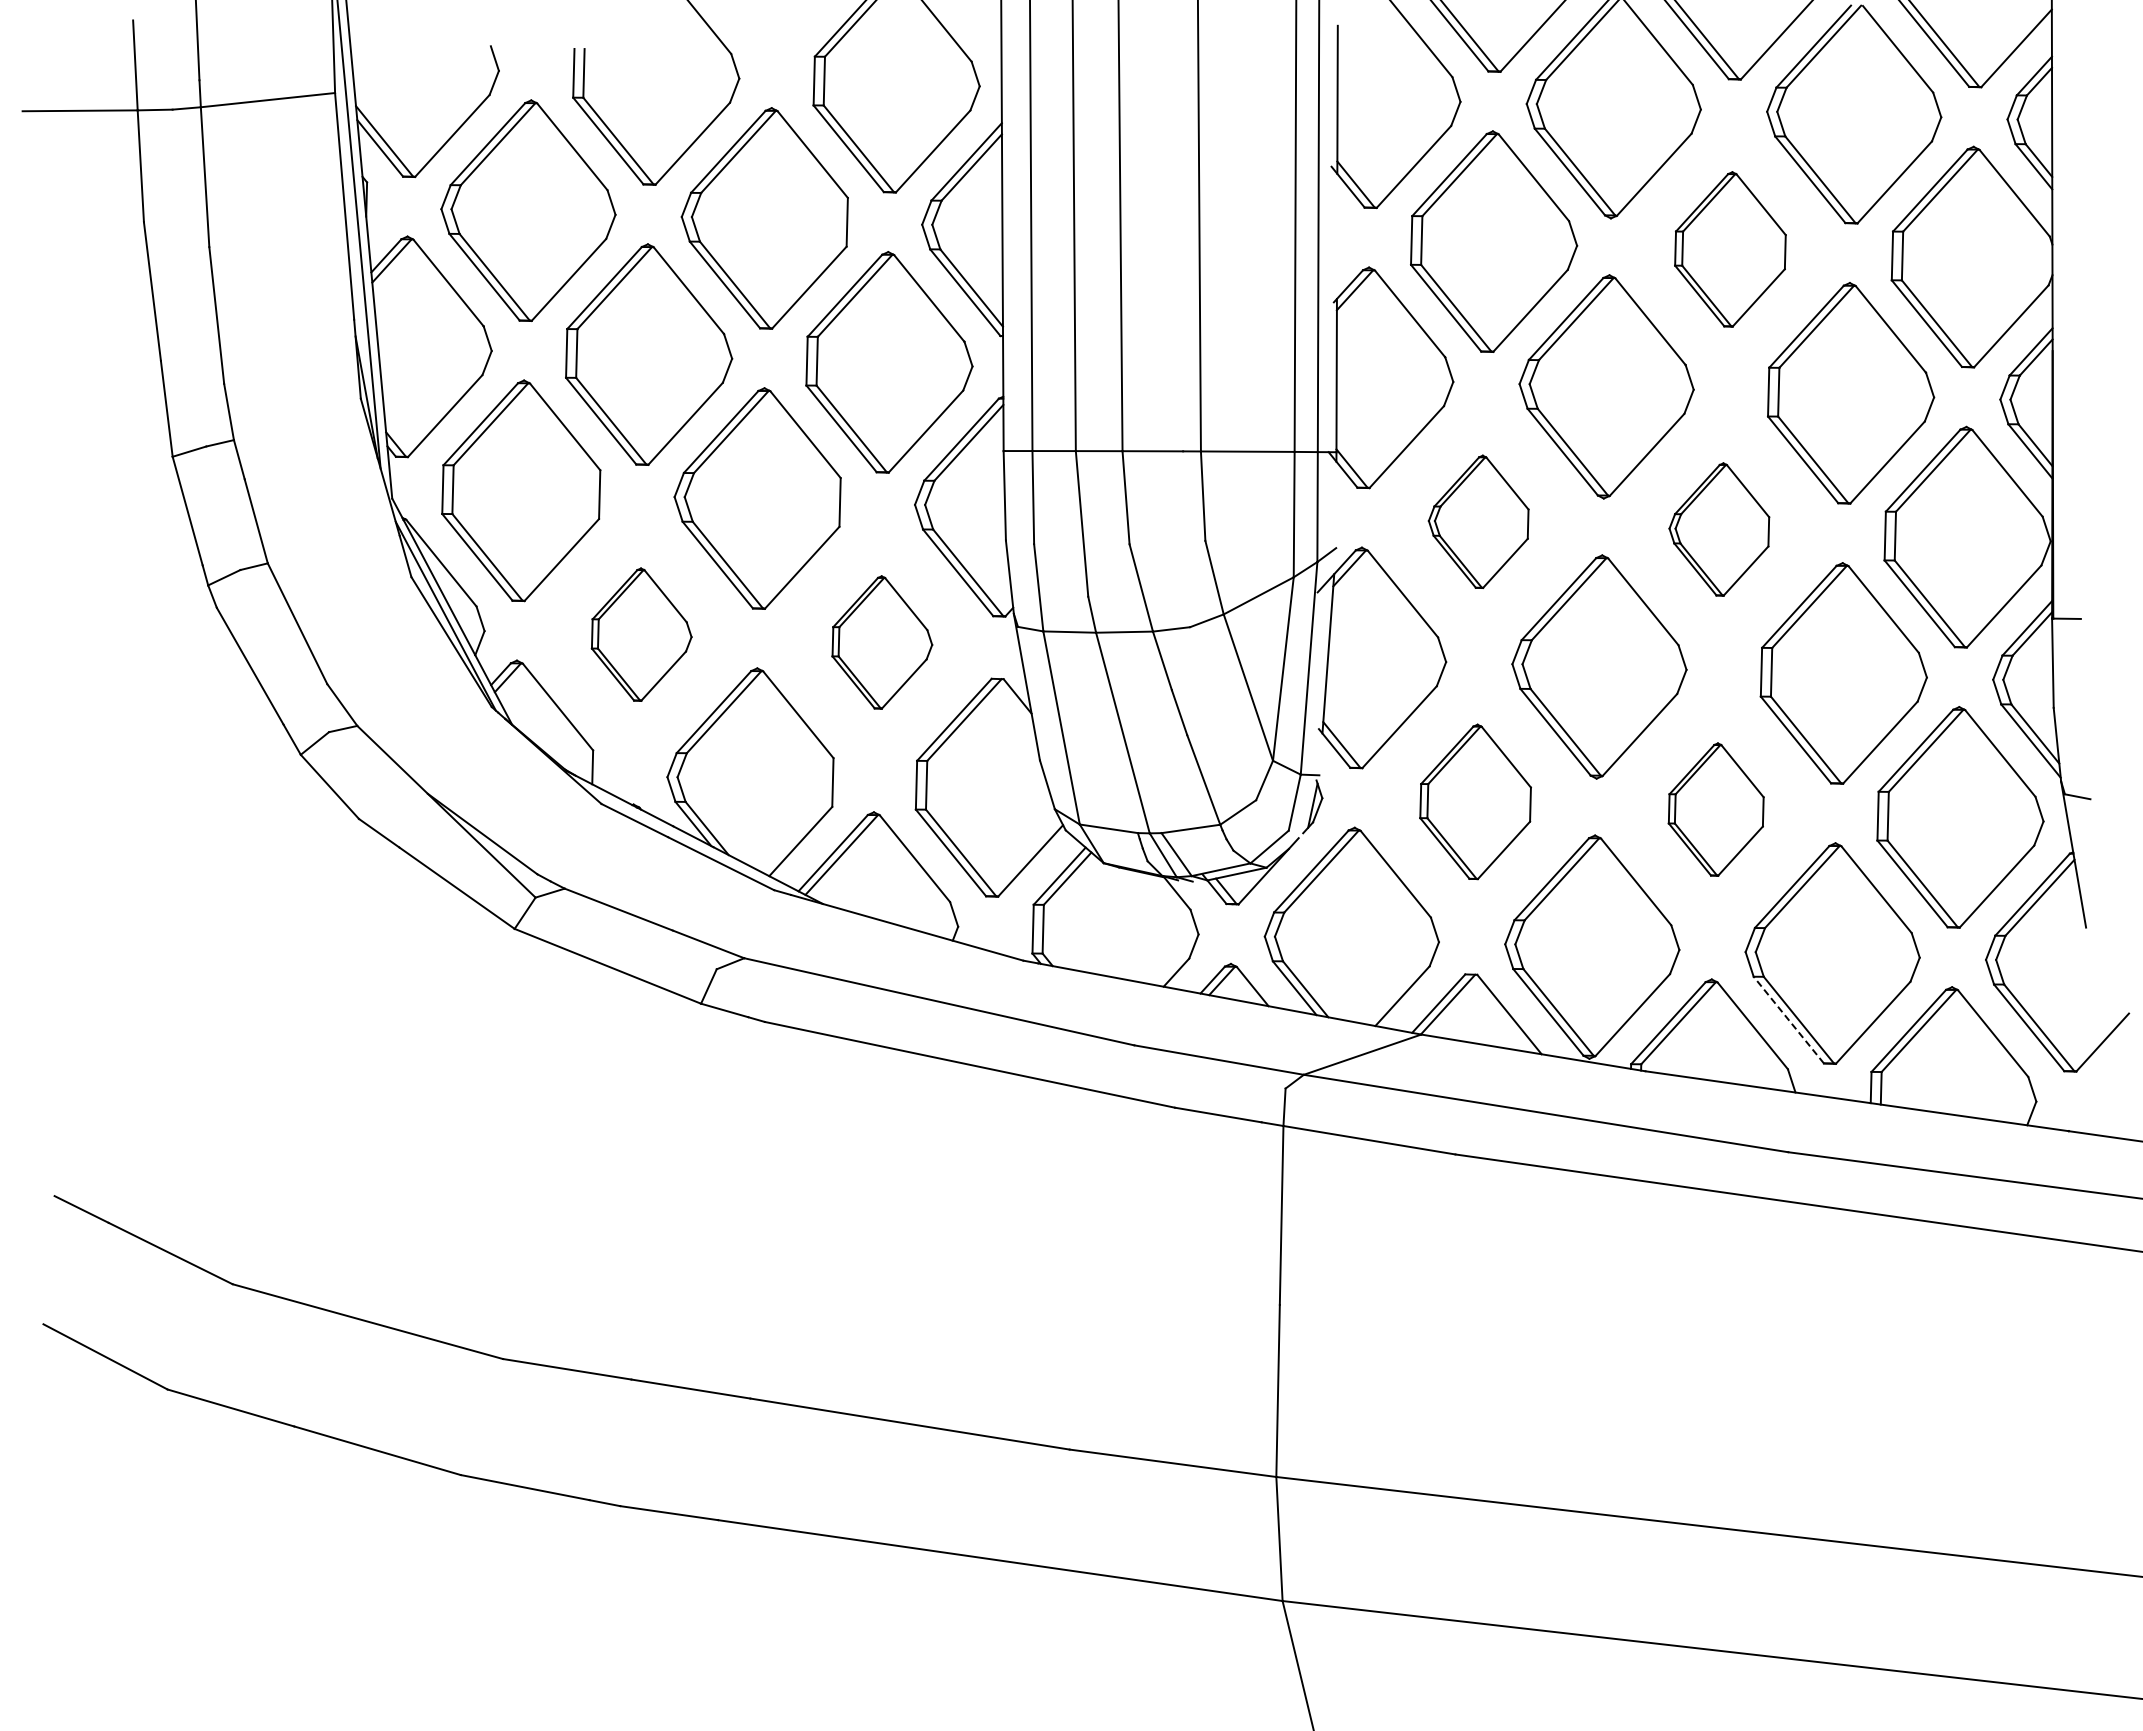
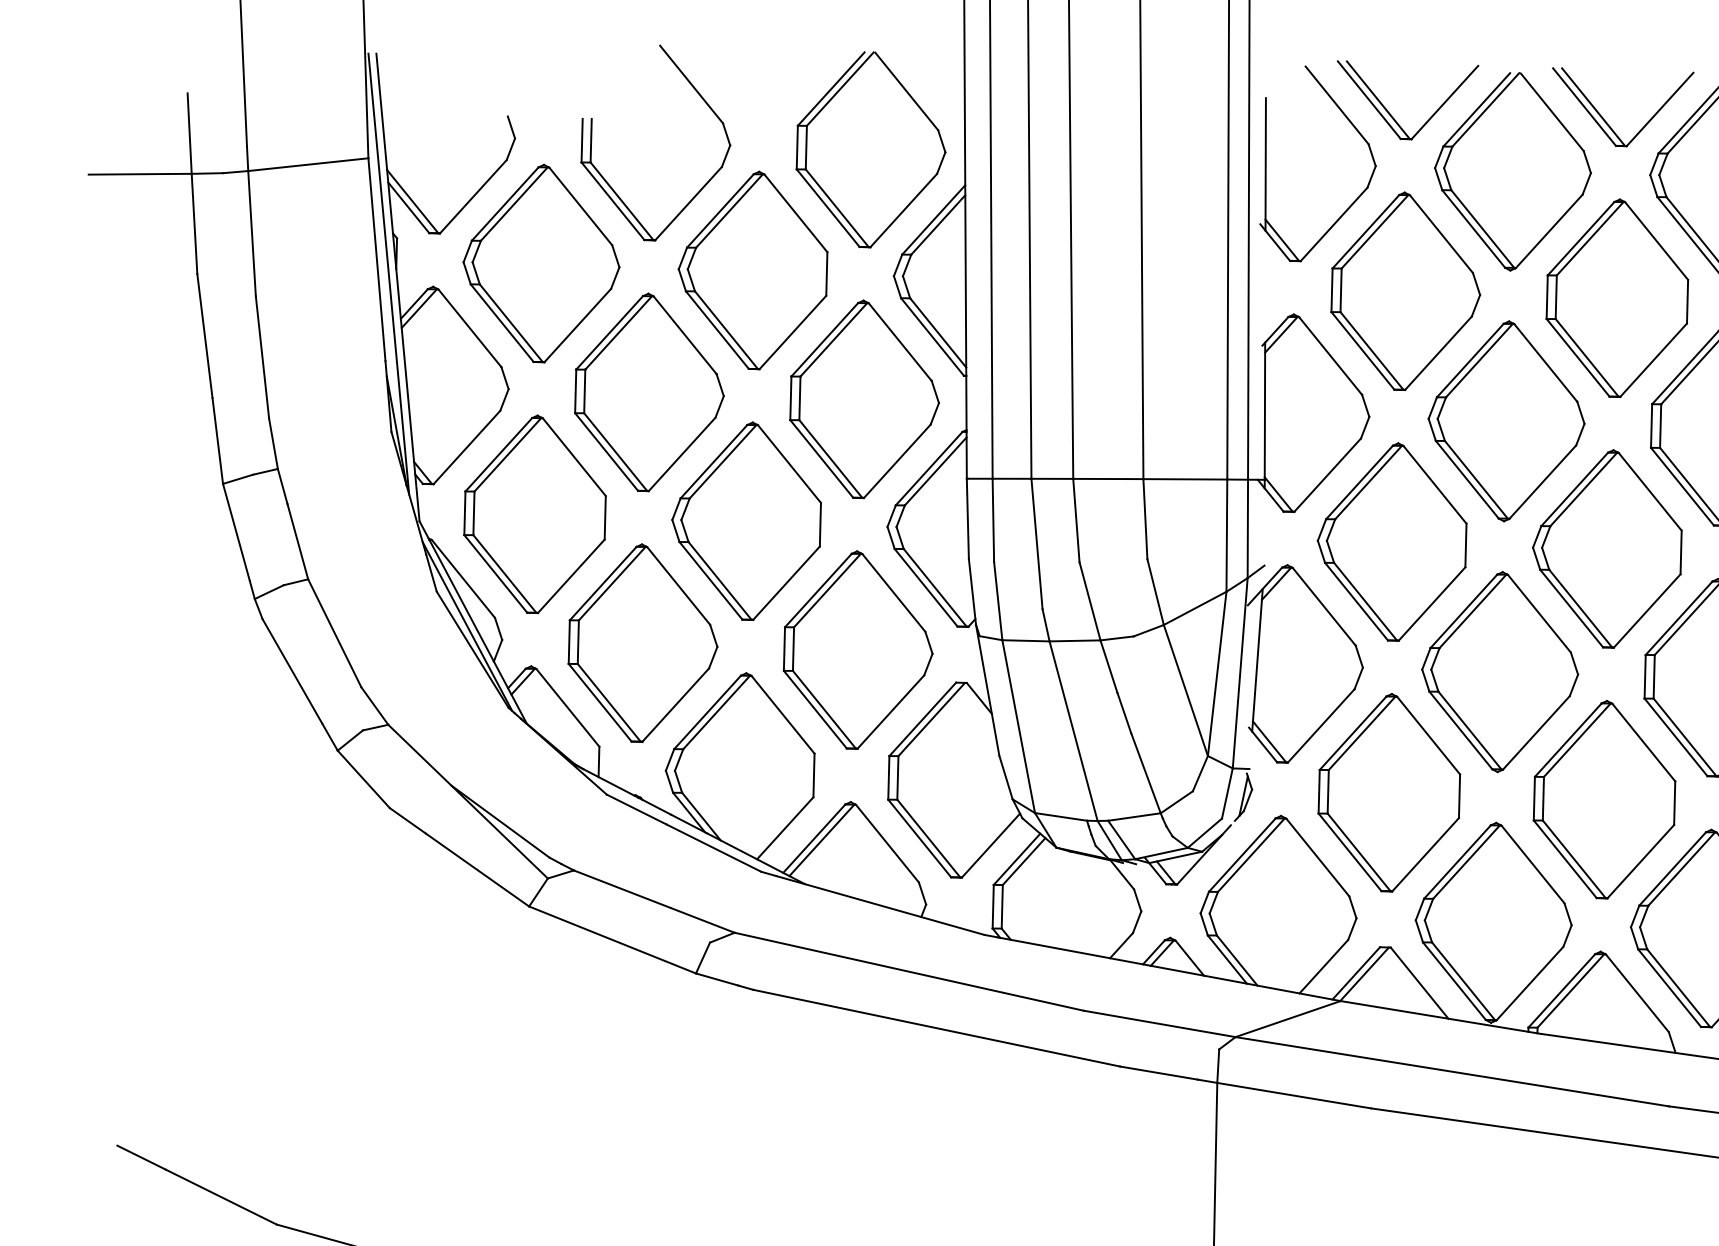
part: (1730, 249) -> (1617, 298), size x1.43
part: (1478, 521) -> (1391, 541), size x1.67
part: (1719, 529) -> (1607, 548), size x1.67
part: (641, 634) -> (642, 642), size x1.67
part: (882, 642) -> (858, 650), size x1.67
part: (1475, 801) -> (1389, 792), size x1.43
part: (1716, 809) -> (1604, 799), size x1.67
line: (1788, 1020) -> (1669, 988), dashed -> solid

